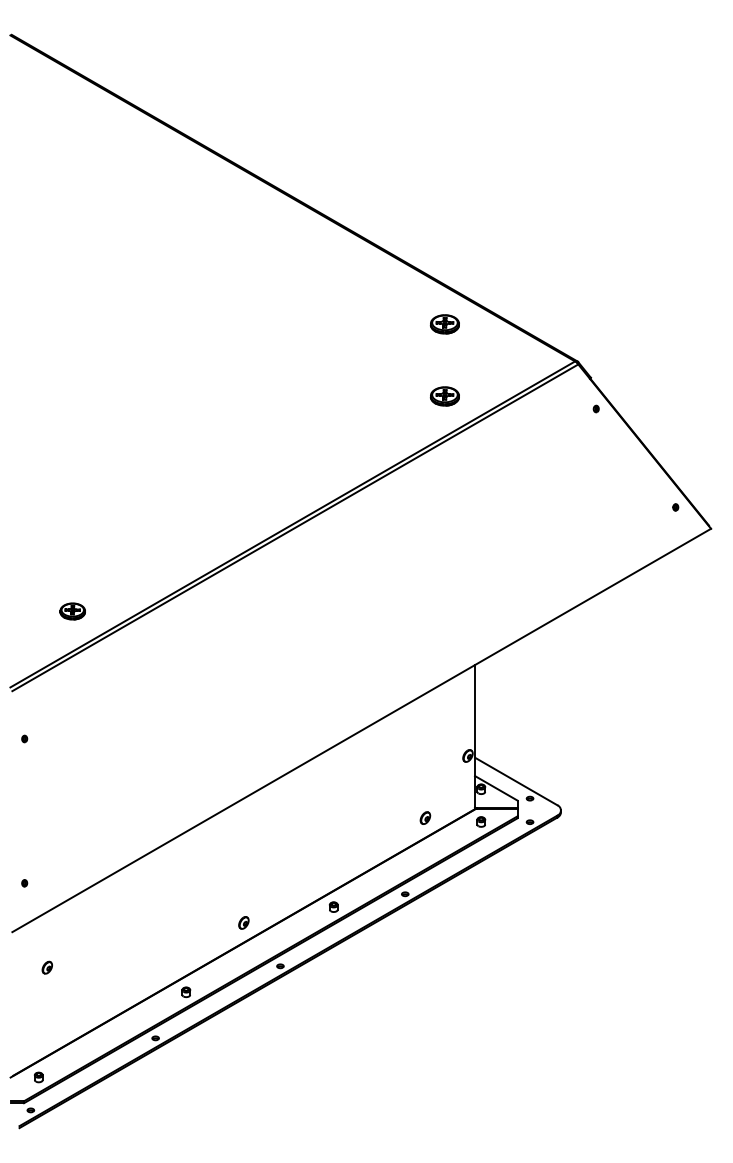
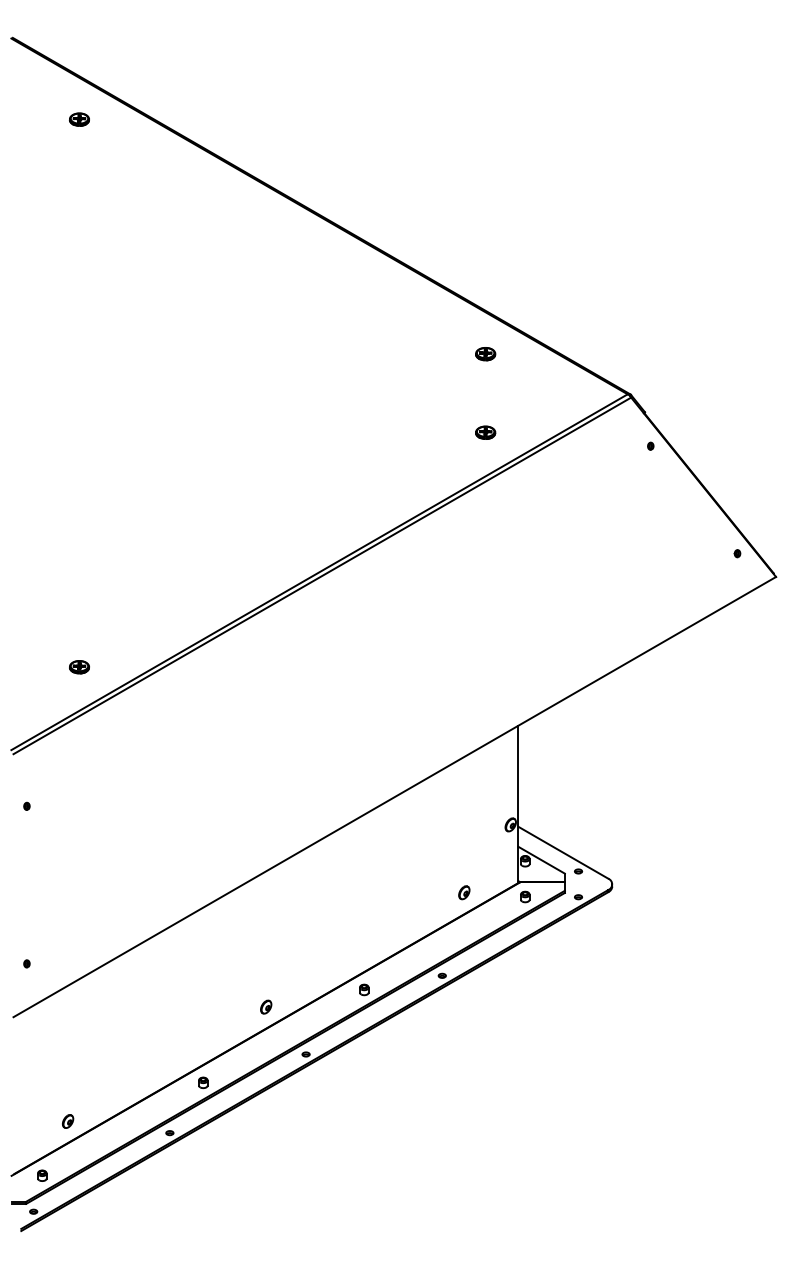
part: (72, 109) -> (79, 119), added
part: (444, 324) -> (485, 354), size x0.62
part: (444, 396) -> (485, 432), size x0.62
part: (72, 611) -> (79, 667), size x0.71
part: (46, 967) -> (67, 1121), moved

